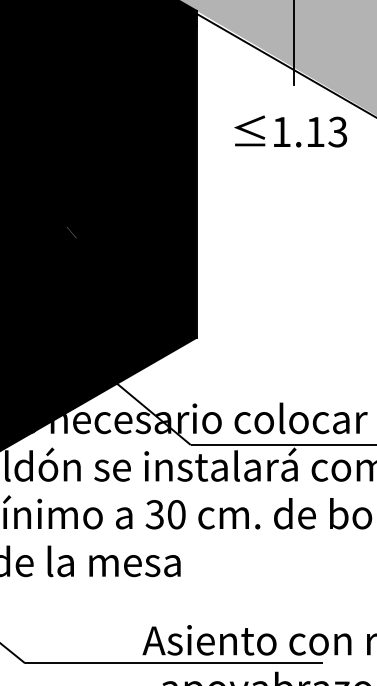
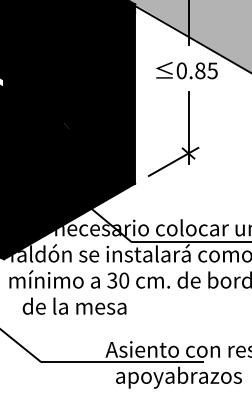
text: (308, 131) -> (196, 70), 1.13 -> 0.85
part: (293, 246) -> (188, 133), added

